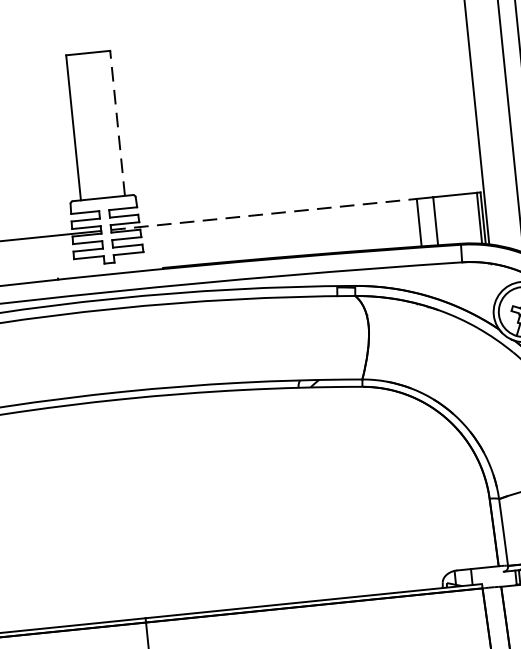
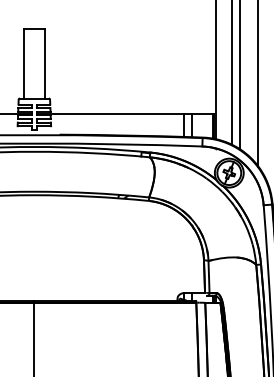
line: (116, 123) -> (44, 63), dashed -> solid
line: (264, 215) -> (110, 114), dashed -> solid

